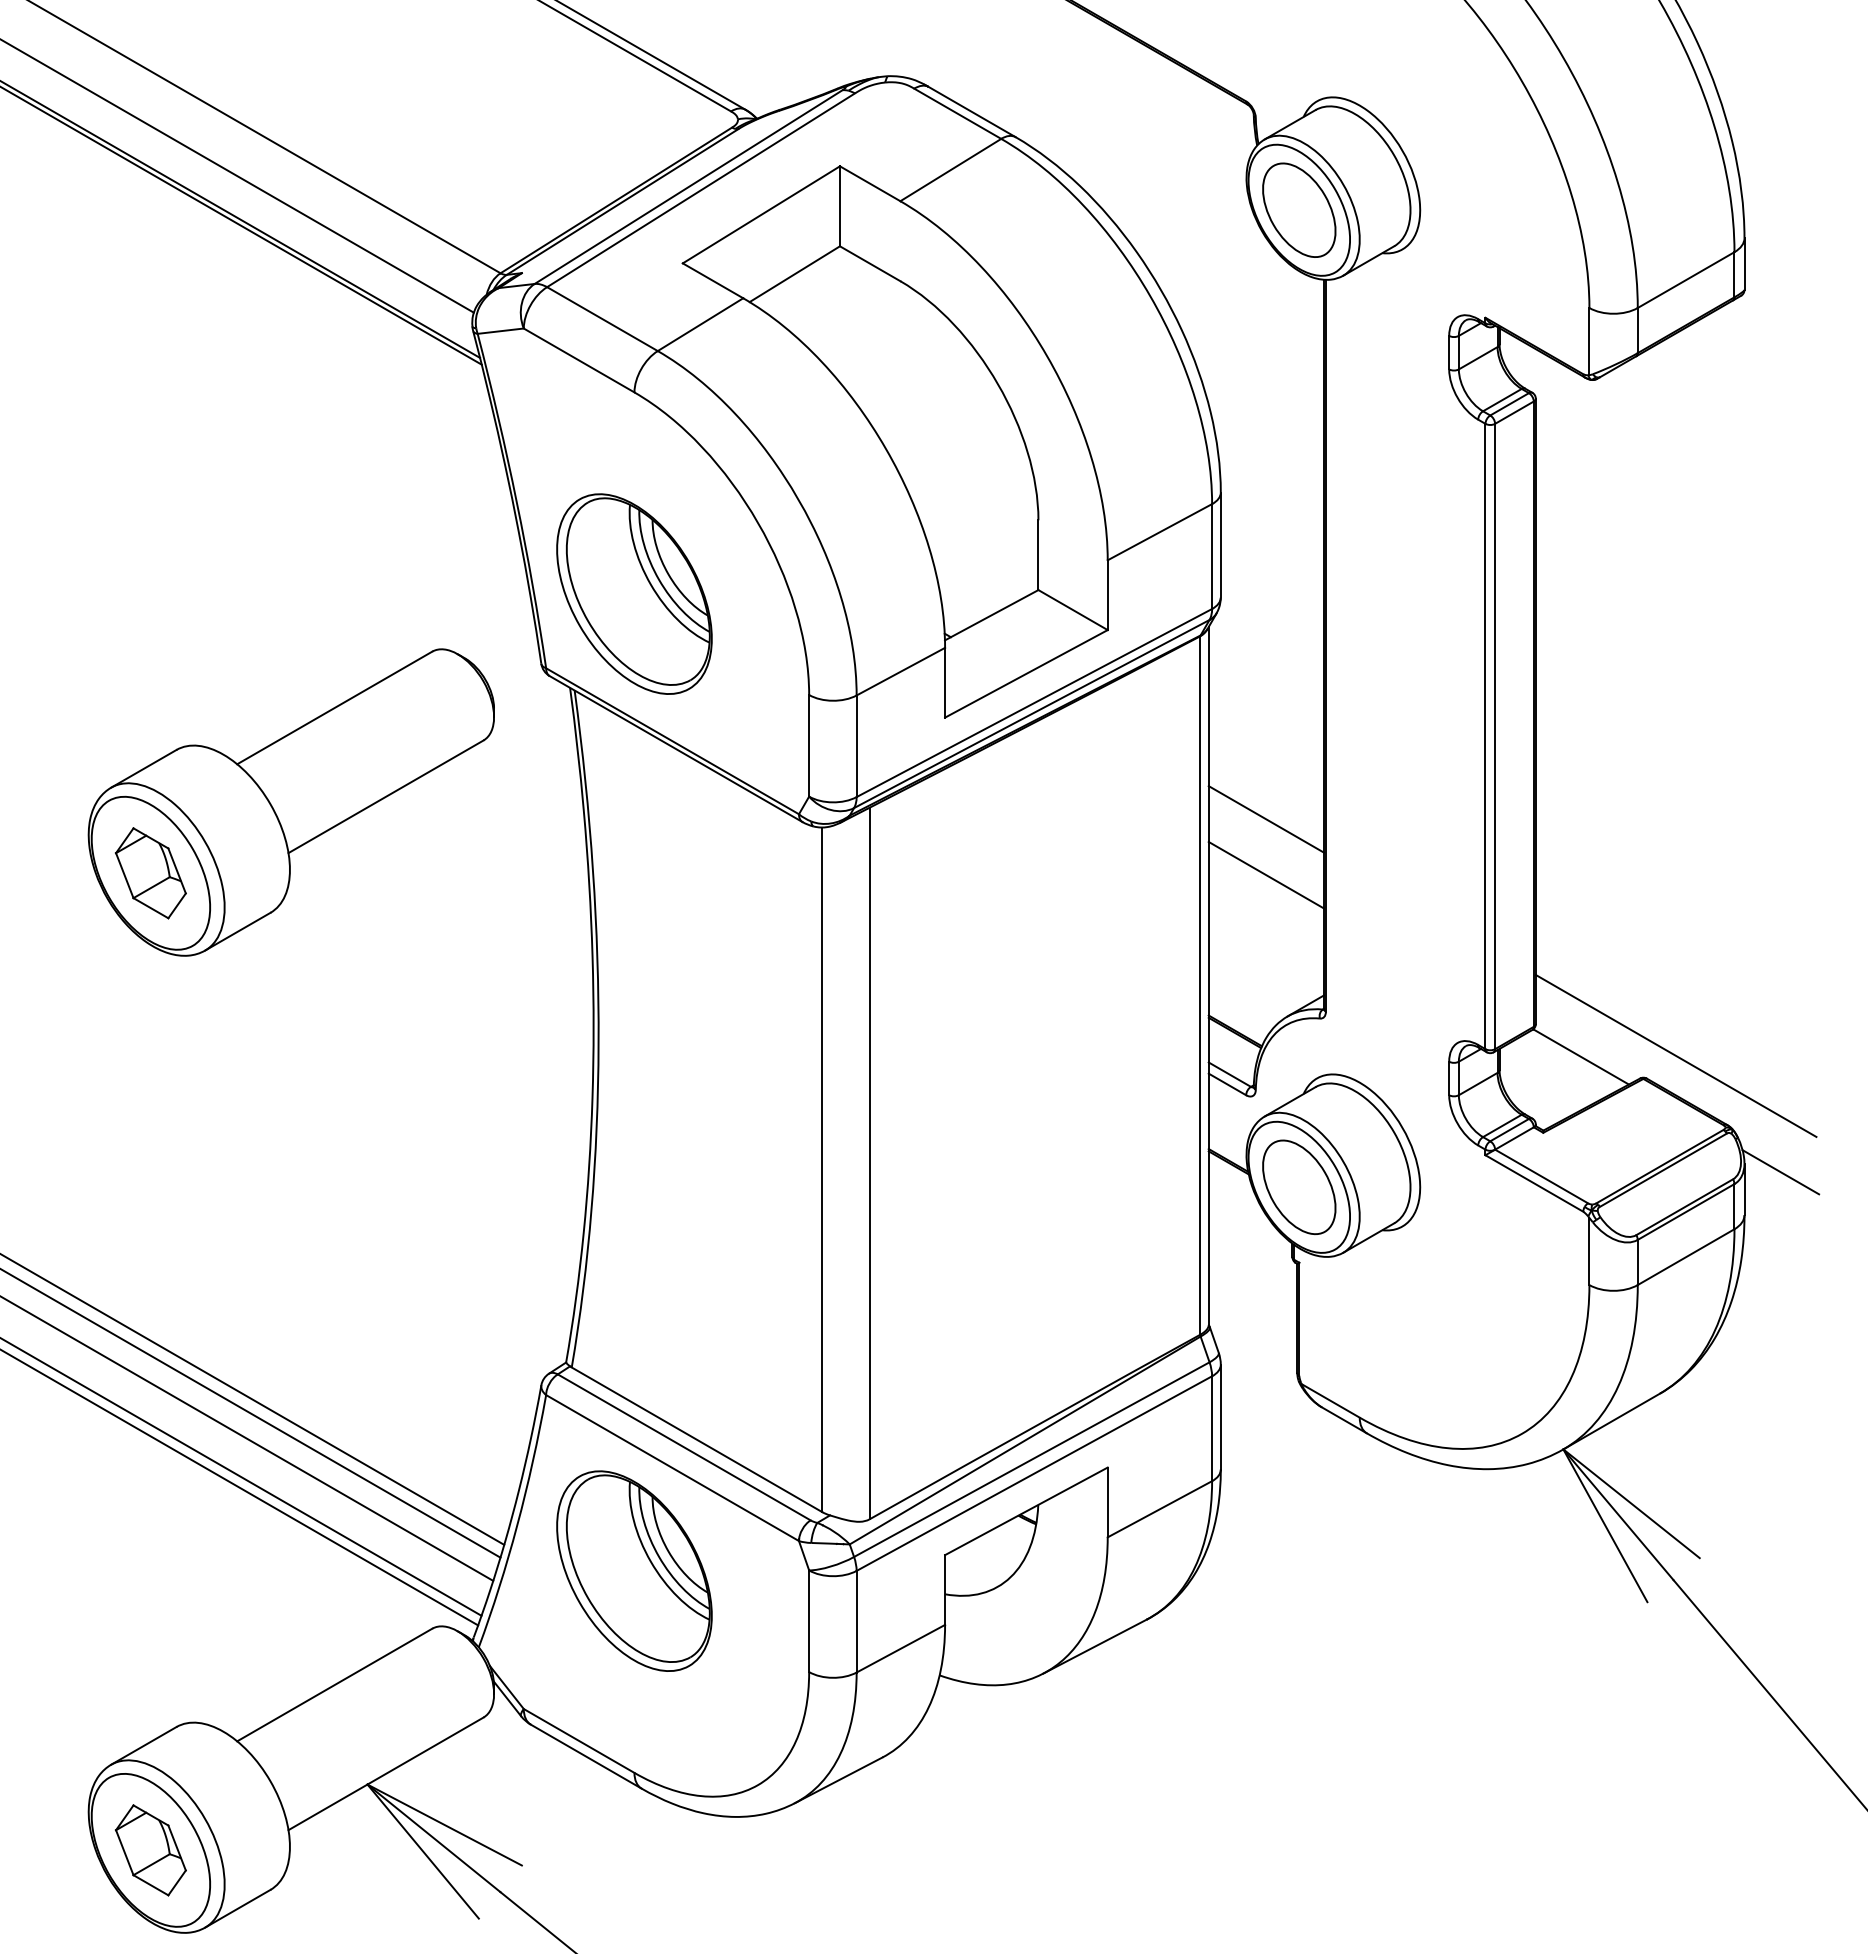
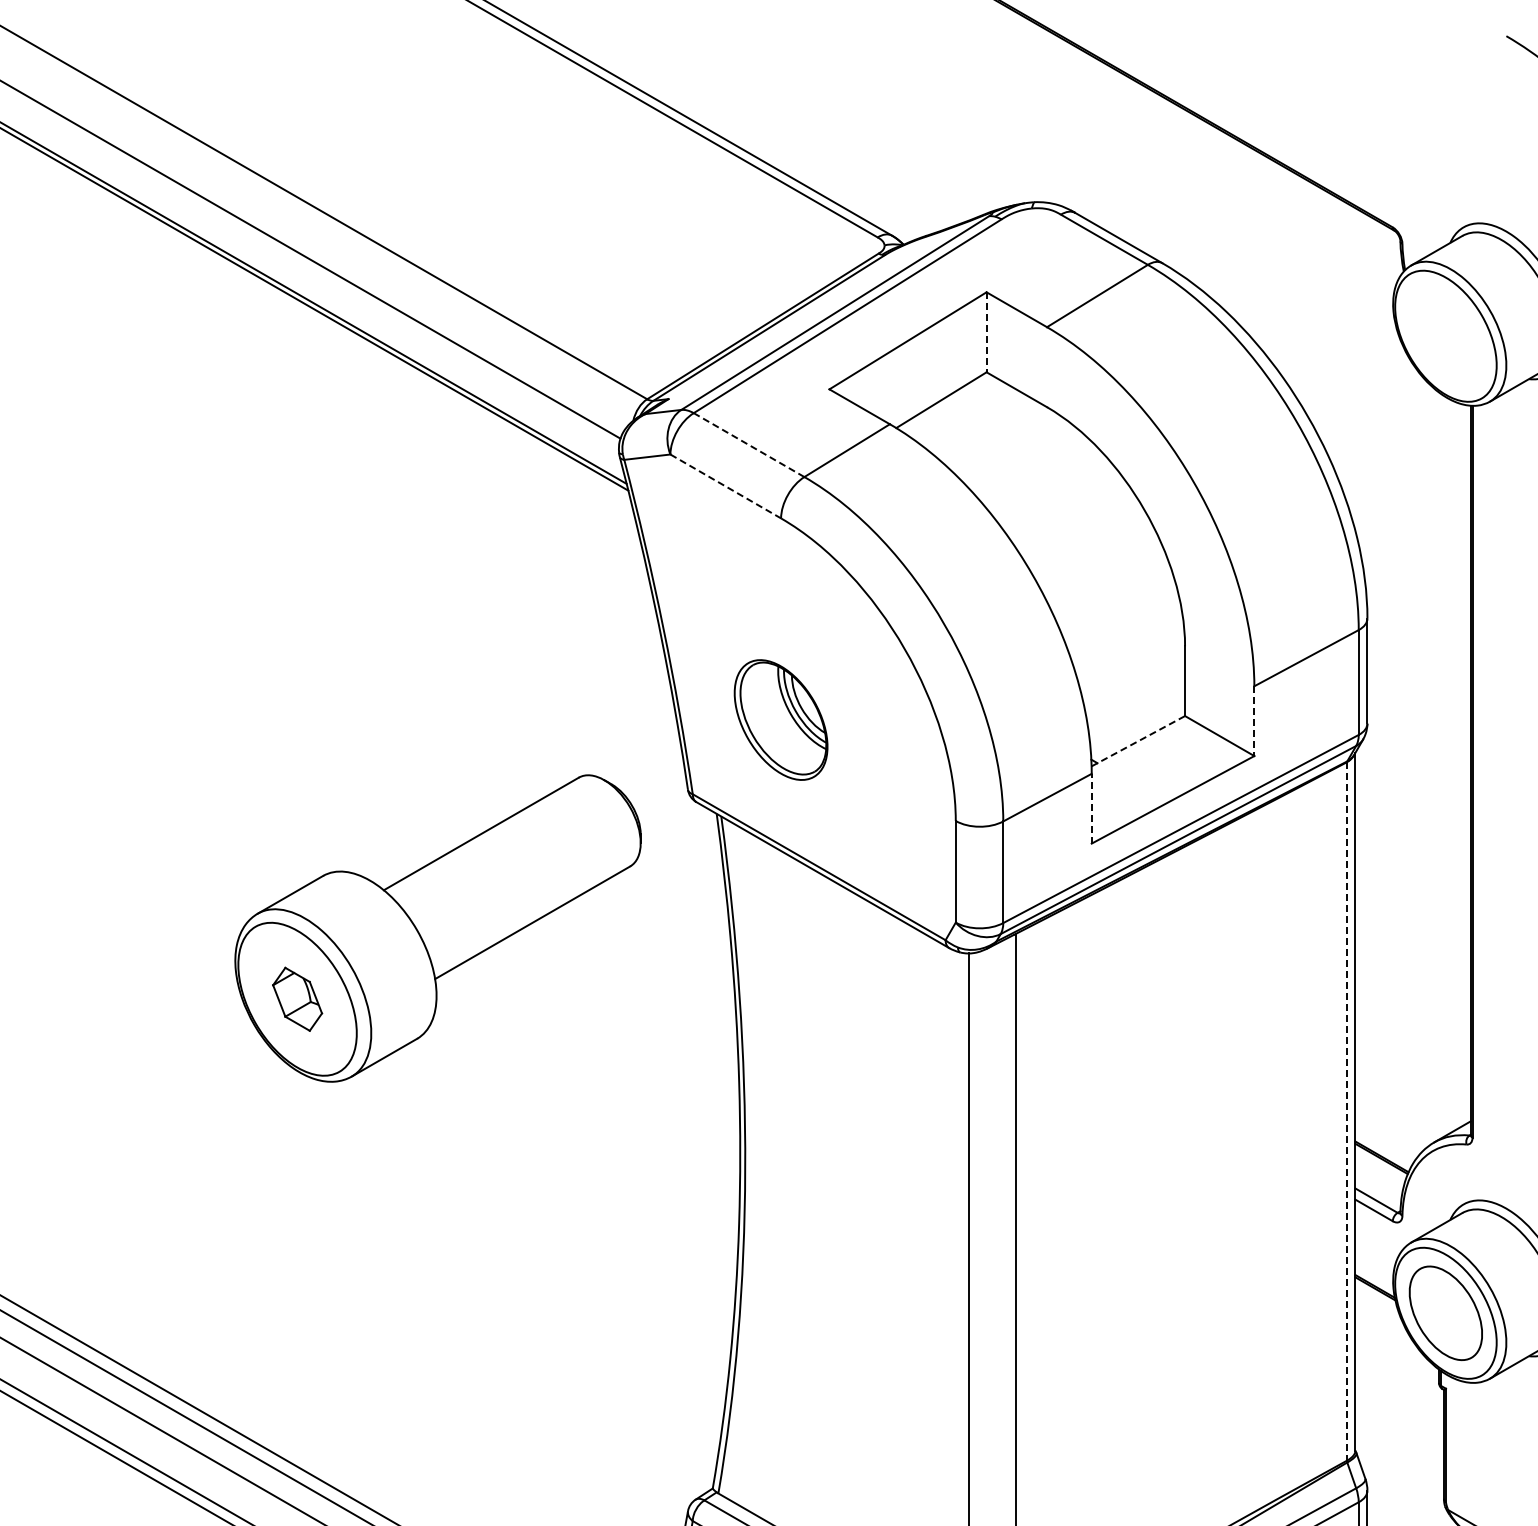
line: (839, 206) -> (986, 332), solid -> dashed
part: (1299, 209) -> (1446, 335), removed
line: (602, 319) -> (749, 445), solid -> dashed
line: (579, 360) -> (726, 486), solid -> dashed
part: (634, 593) -> (781, 719), size x0.6
line: (1107, 595) -> (1254, 721), solid -> dashed
line: (992, 615) -> (1139, 741), solid -> dashed
line: (945, 682) -> (1092, 808), solid -> dashed
line: (1265, 819) -> (1412, 945), removed
part: (150, 873) -> (297, 999), size x0.7
line: (1265, 874) -> (1412, 1000), removed
line: (1200, 986) -> (1347, 1112), solid -> dashed

